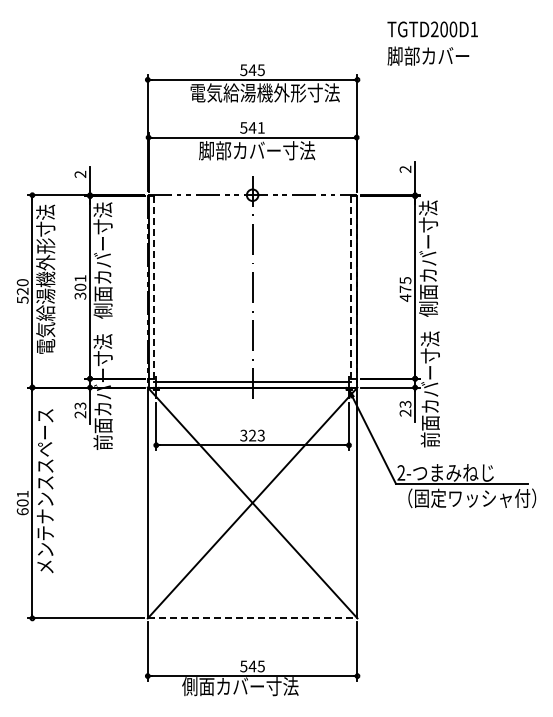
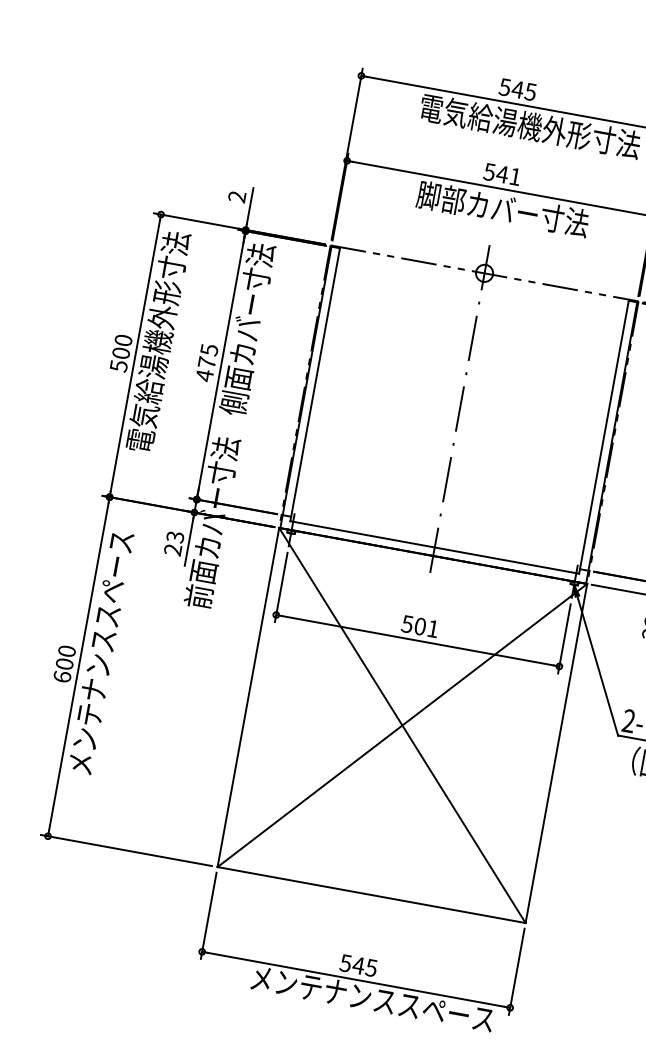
text: (80, 287) -> (207, 362), 301 -> 475
line: (154, 288) -> (315, 384), dashed -> solid
line: (350, 288) -> (603, 436), dashed -> solid
text: (22, 290) -> (121, 351), 520 -> 500
text: (252, 435) -> (420, 626), 323 -> 501
text: (22, 493) -> (66, 650), 601 -> 600
line: (252, 618) -> (371, 895), dashed -> solid
text: (264, 686) -> (370, 998), 側面カバー寸法 -> メンテナンススペース

